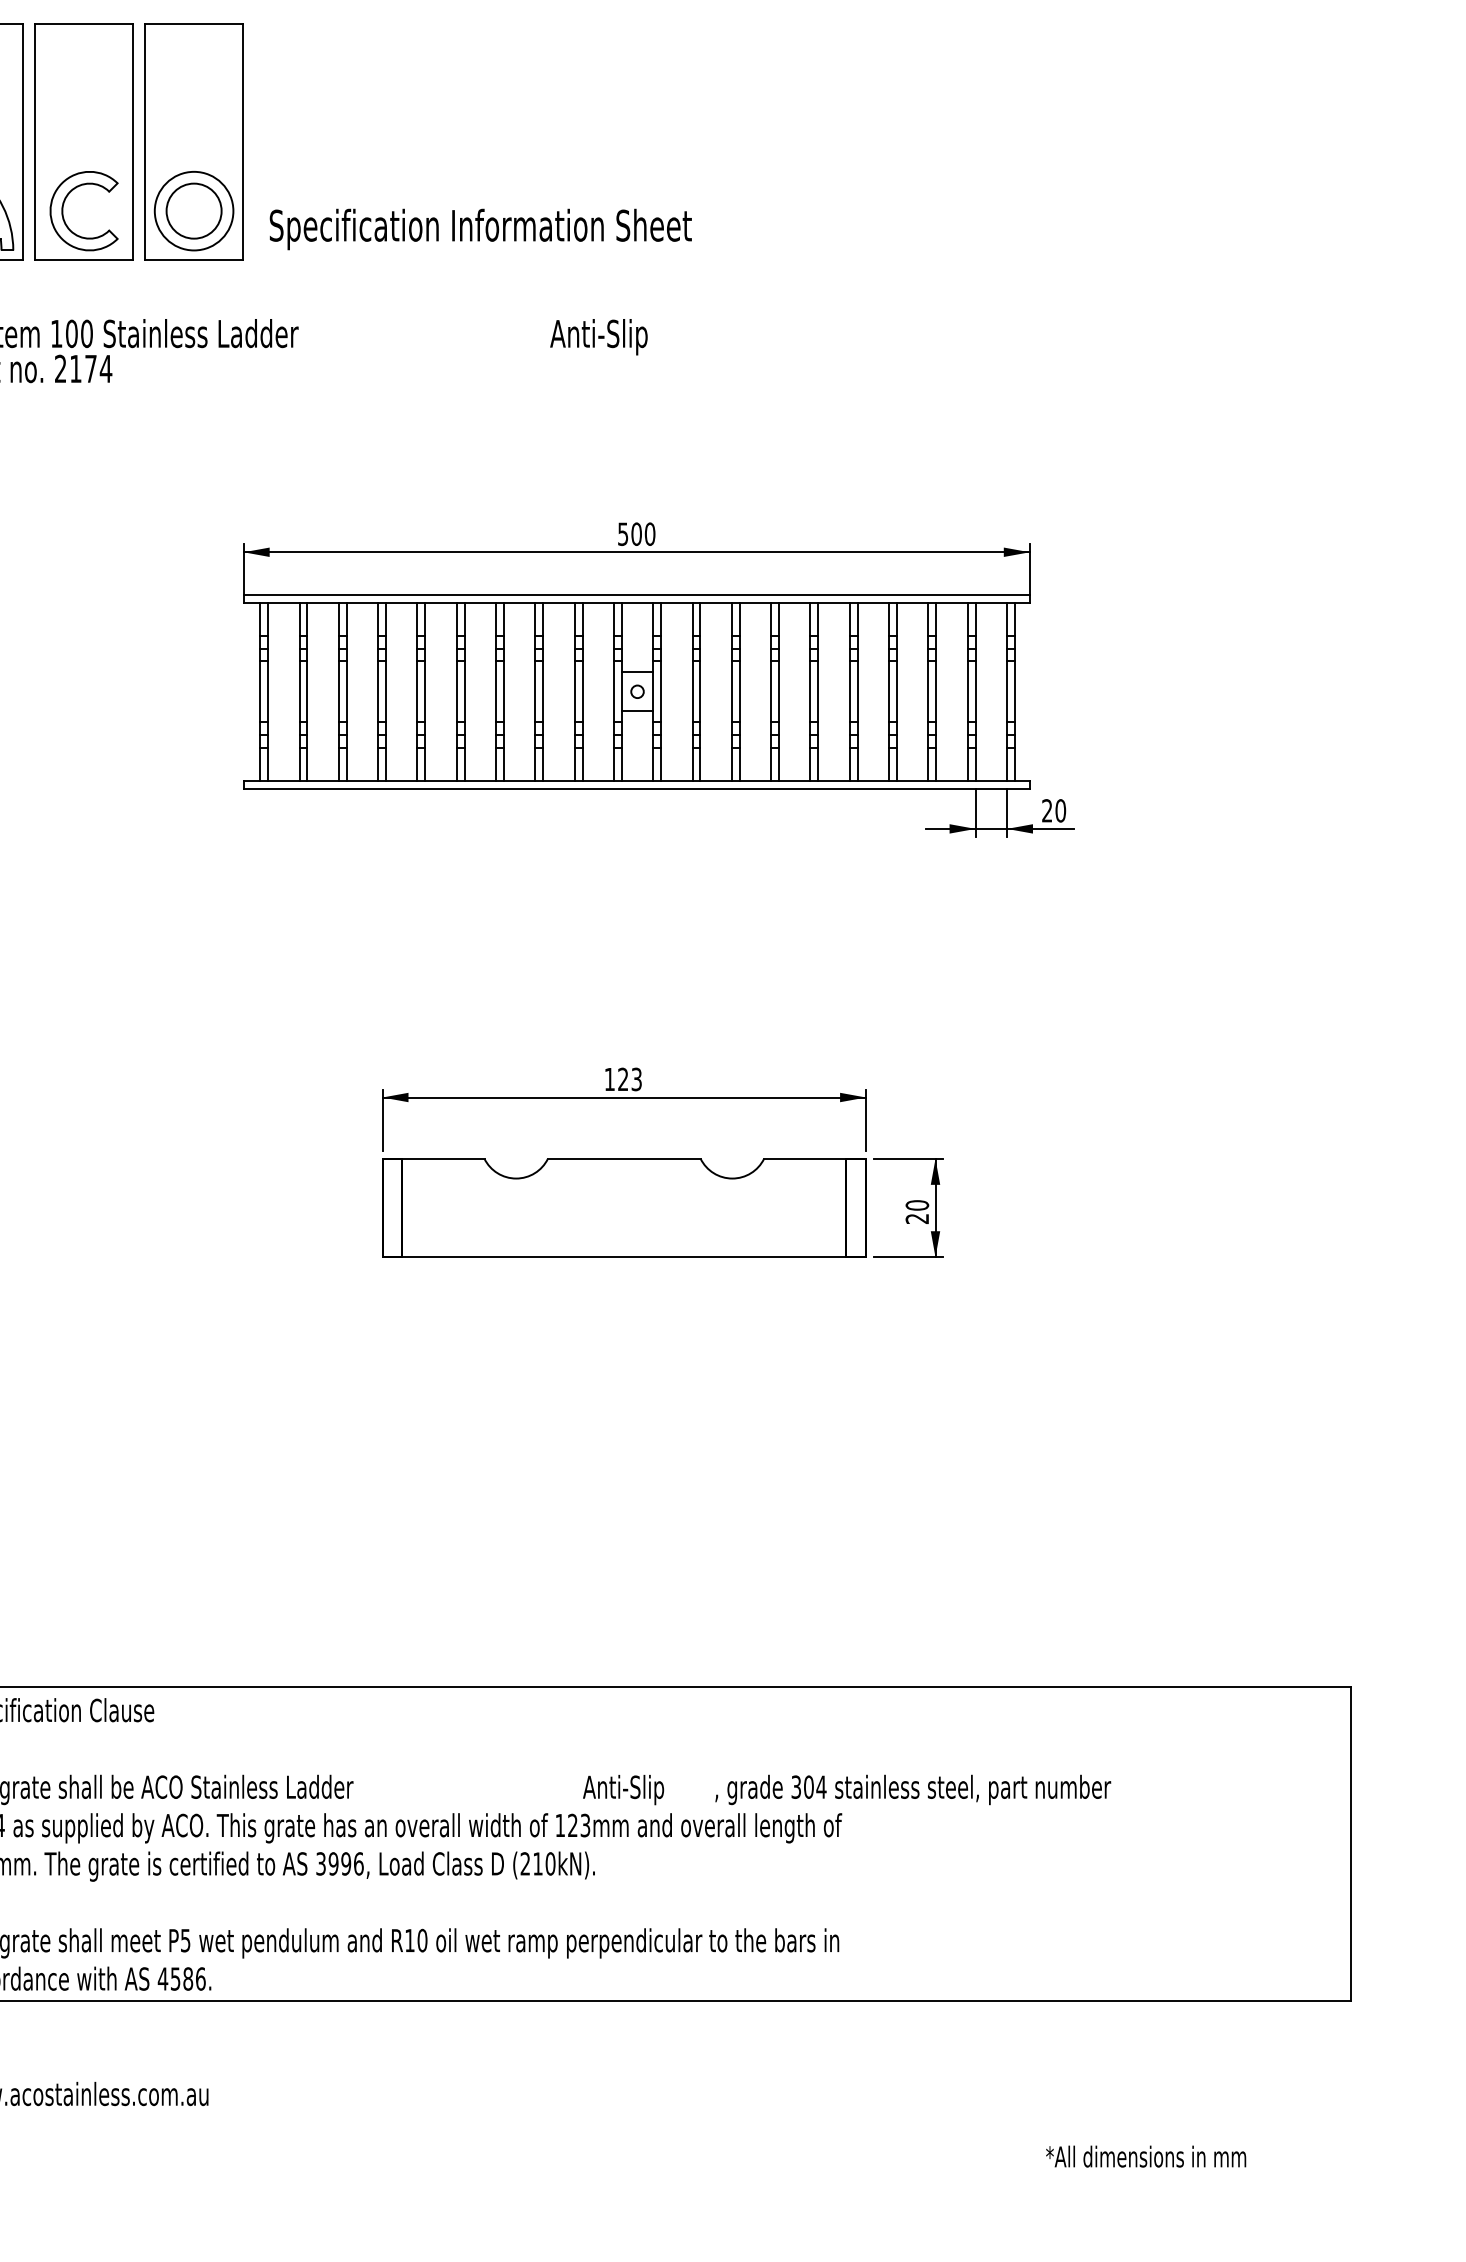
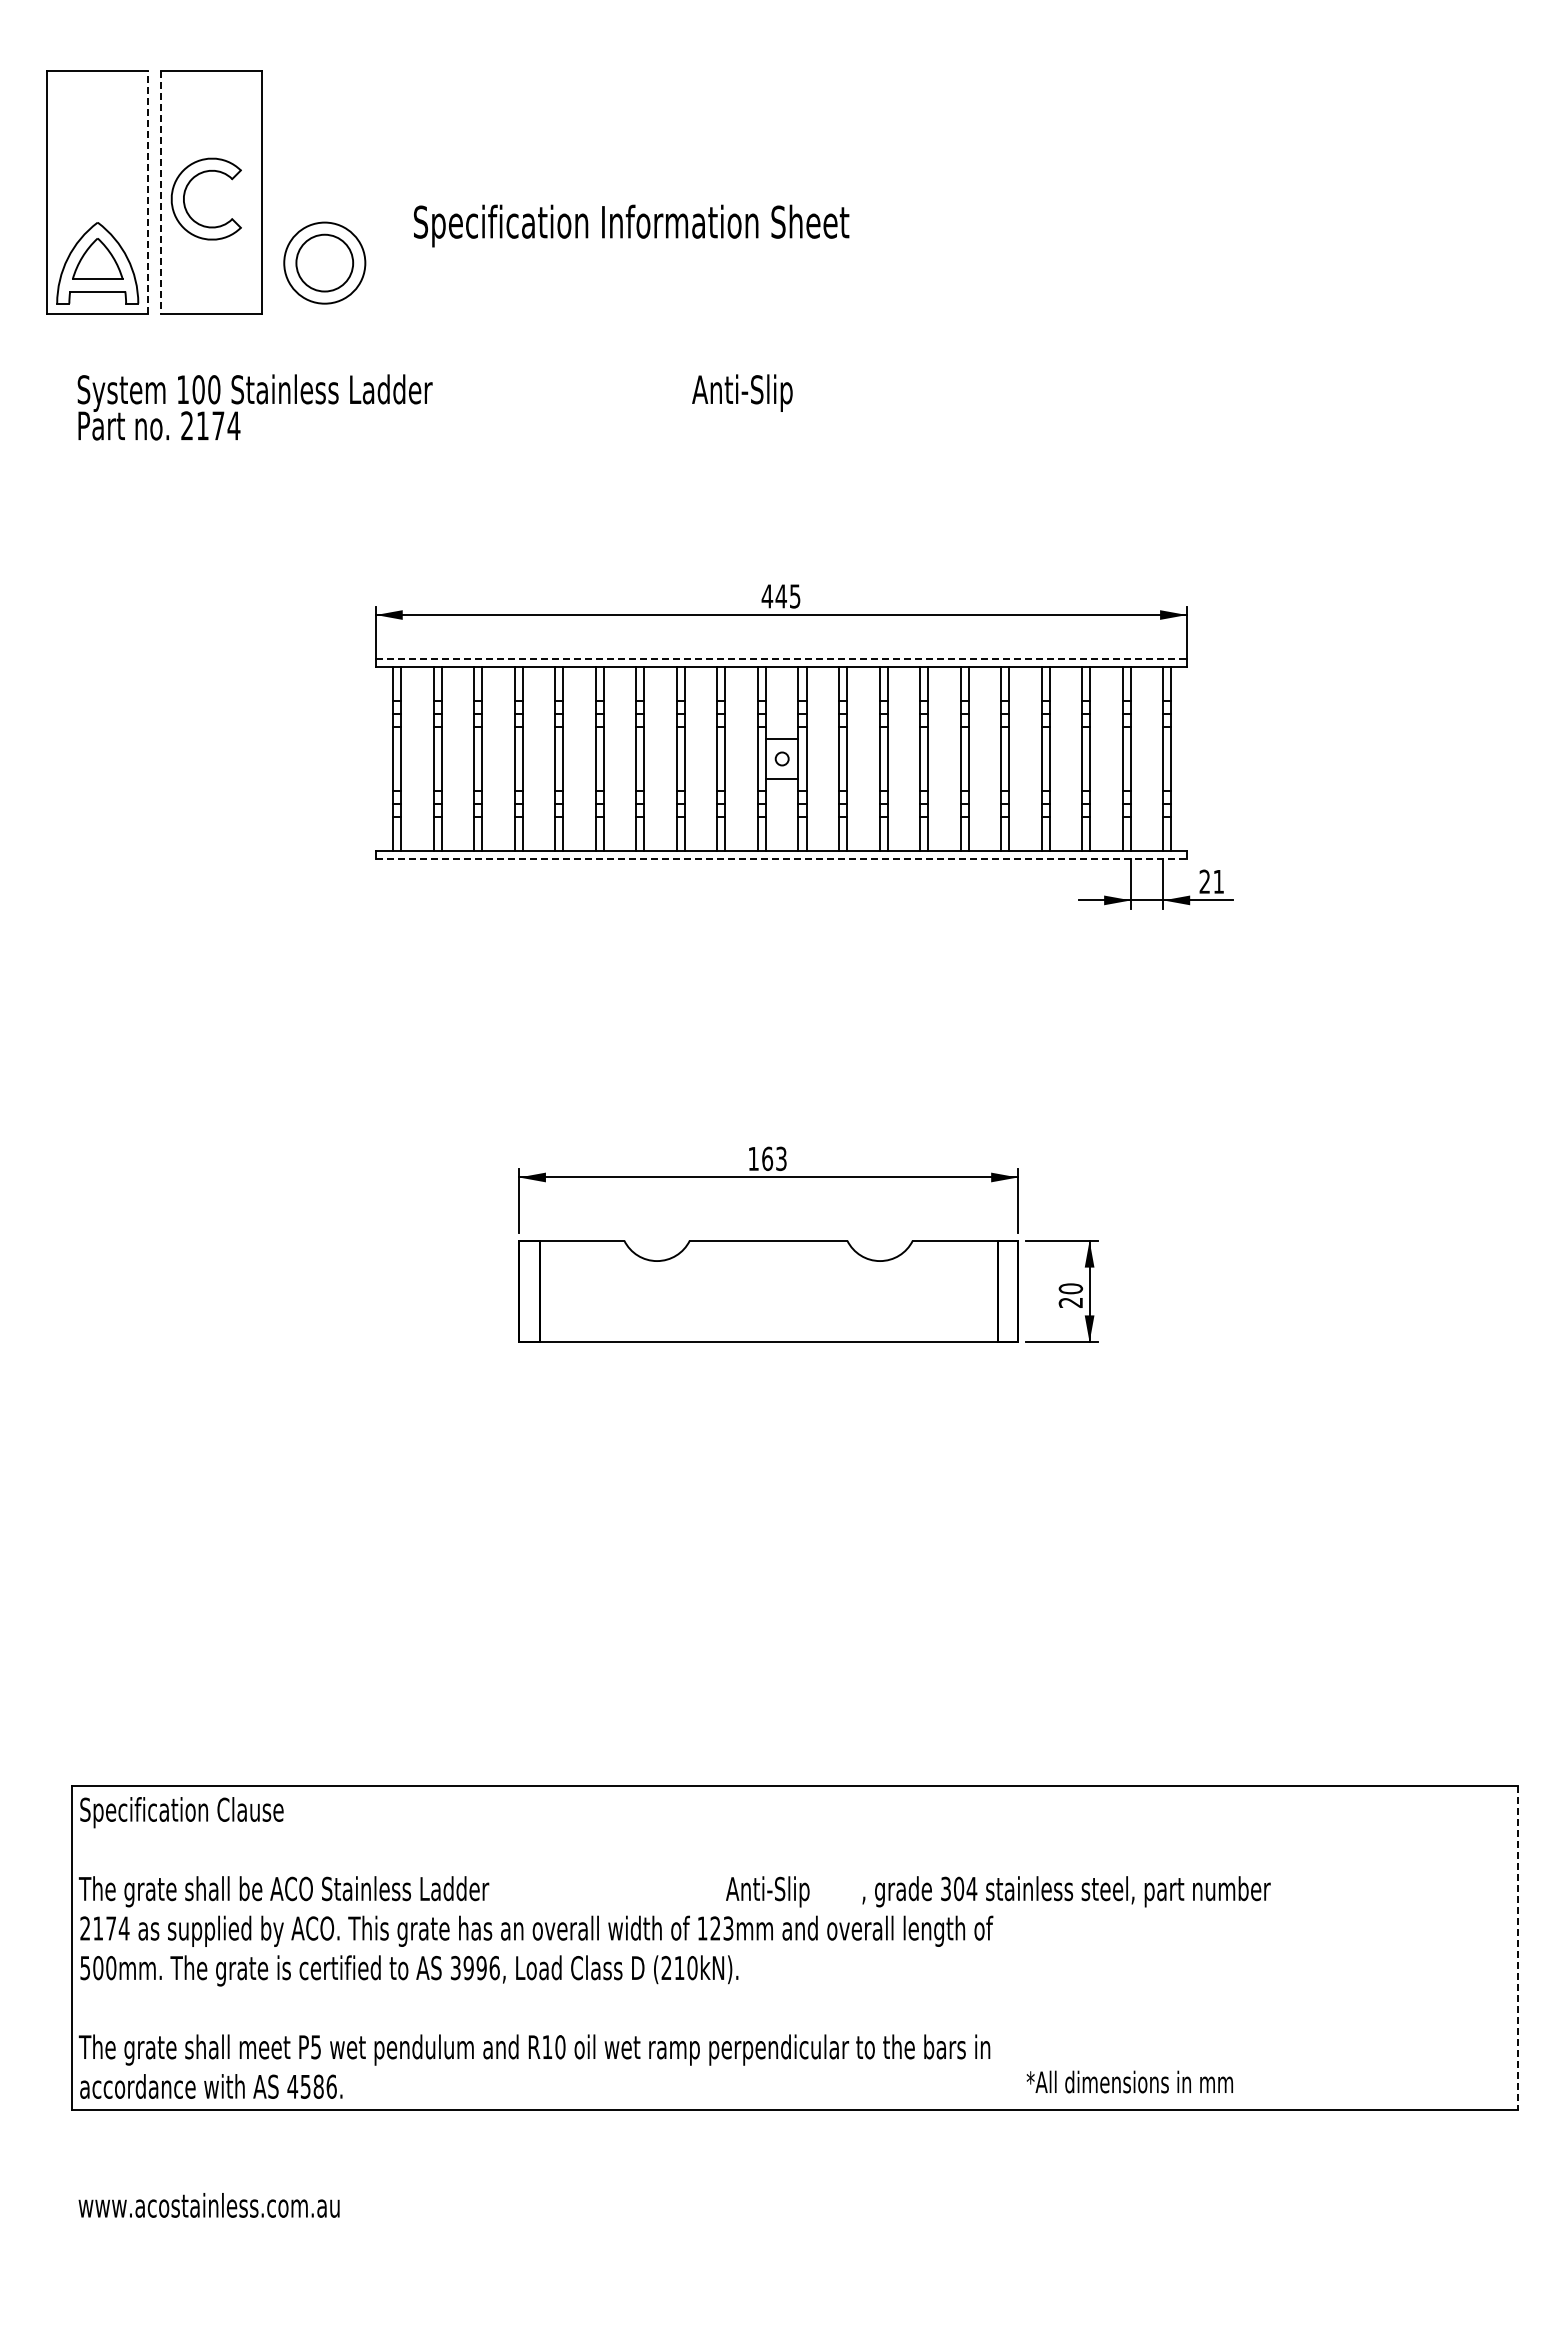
line: (23, 142) -> (148, 192), solid -> dashed
line: (34, 142) -> (160, 192), solid -> dashed
part: (193, 142) -> (324, 192), removed
part: (63, 206) -> (185, 194), moved
text: (480, 228) -> (631, 225), moved
text: (635, 534) -> (780, 596), 500 -> 445
line: (636, 595) -> (781, 659), solid -> dashed
line: (636, 788) -> (781, 858), solid -> dashed
text: (1060, 810) -> (1218, 881), 20 -> 21
text: (623, 1079) -> (767, 1158), 123 -> 163
line: (1350, 1843) -> (1517, 1947), solid -> dashed
text: (1145, 2156) -> (1129, 2081), moved

